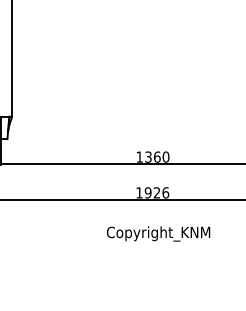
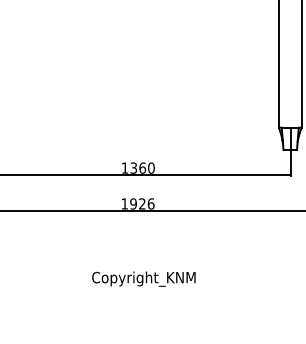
text: (158, 233) -> (143, 278), moved

